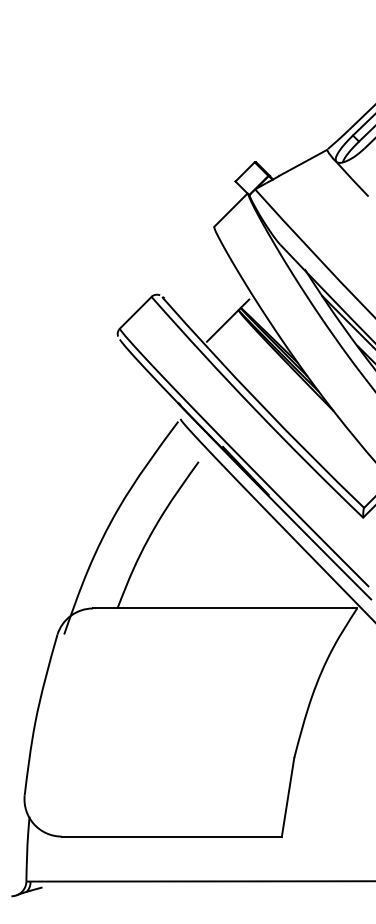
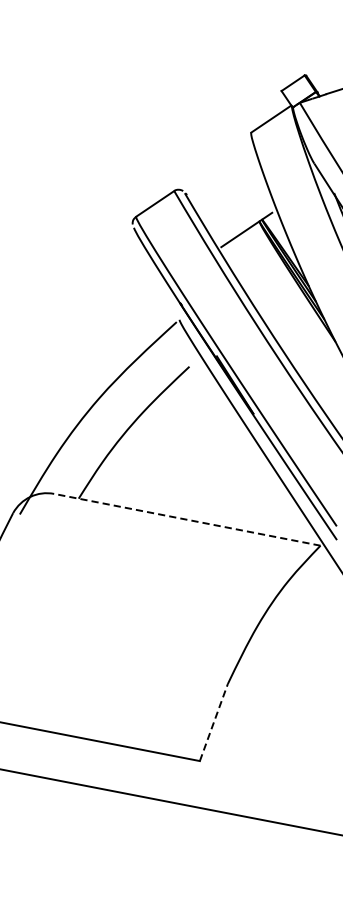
line: (224, 608) -> (186, 519), solid -> dashed
line: (288, 797) -> (214, 722), solid -> dashed

